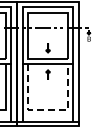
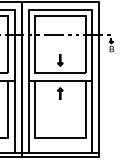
line: (48, 110) -> (60, 138), dashed -> solid

